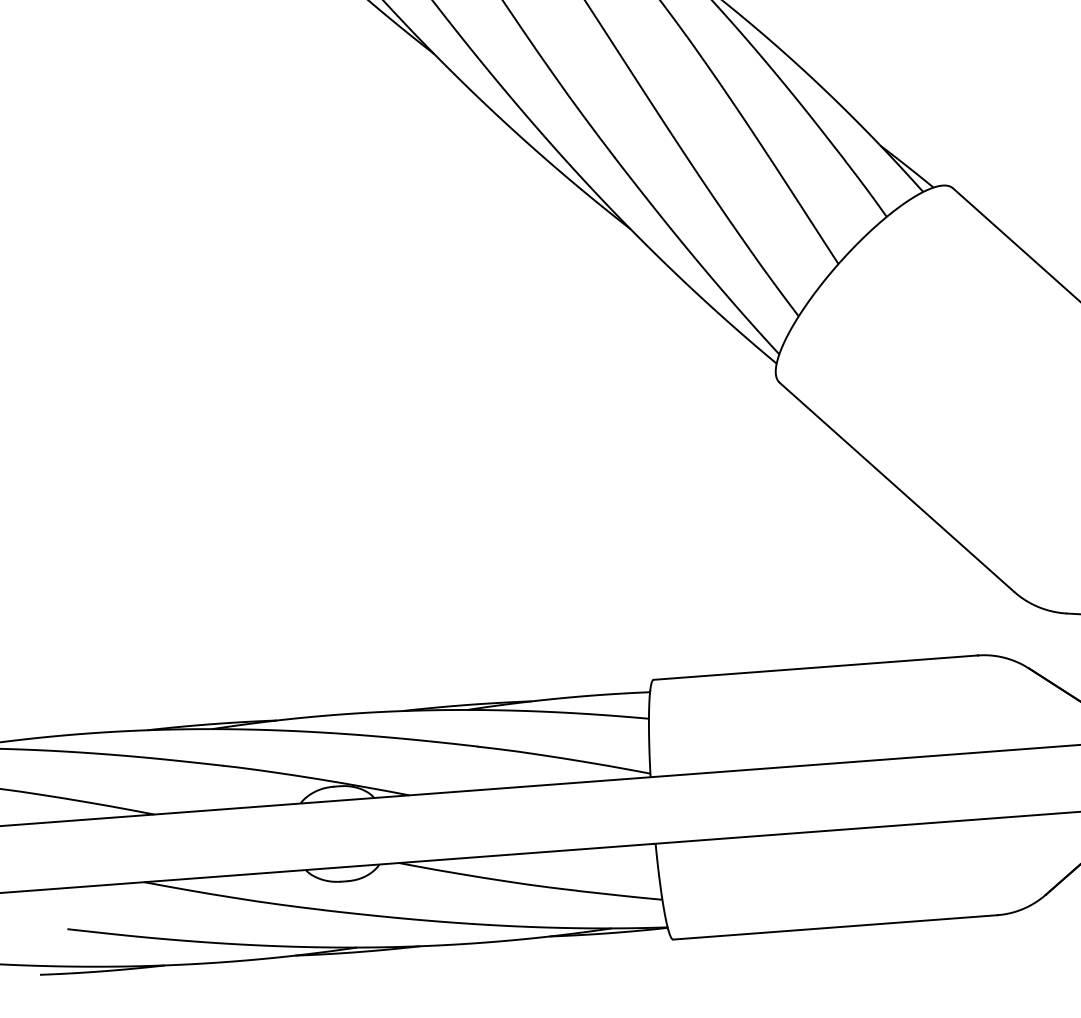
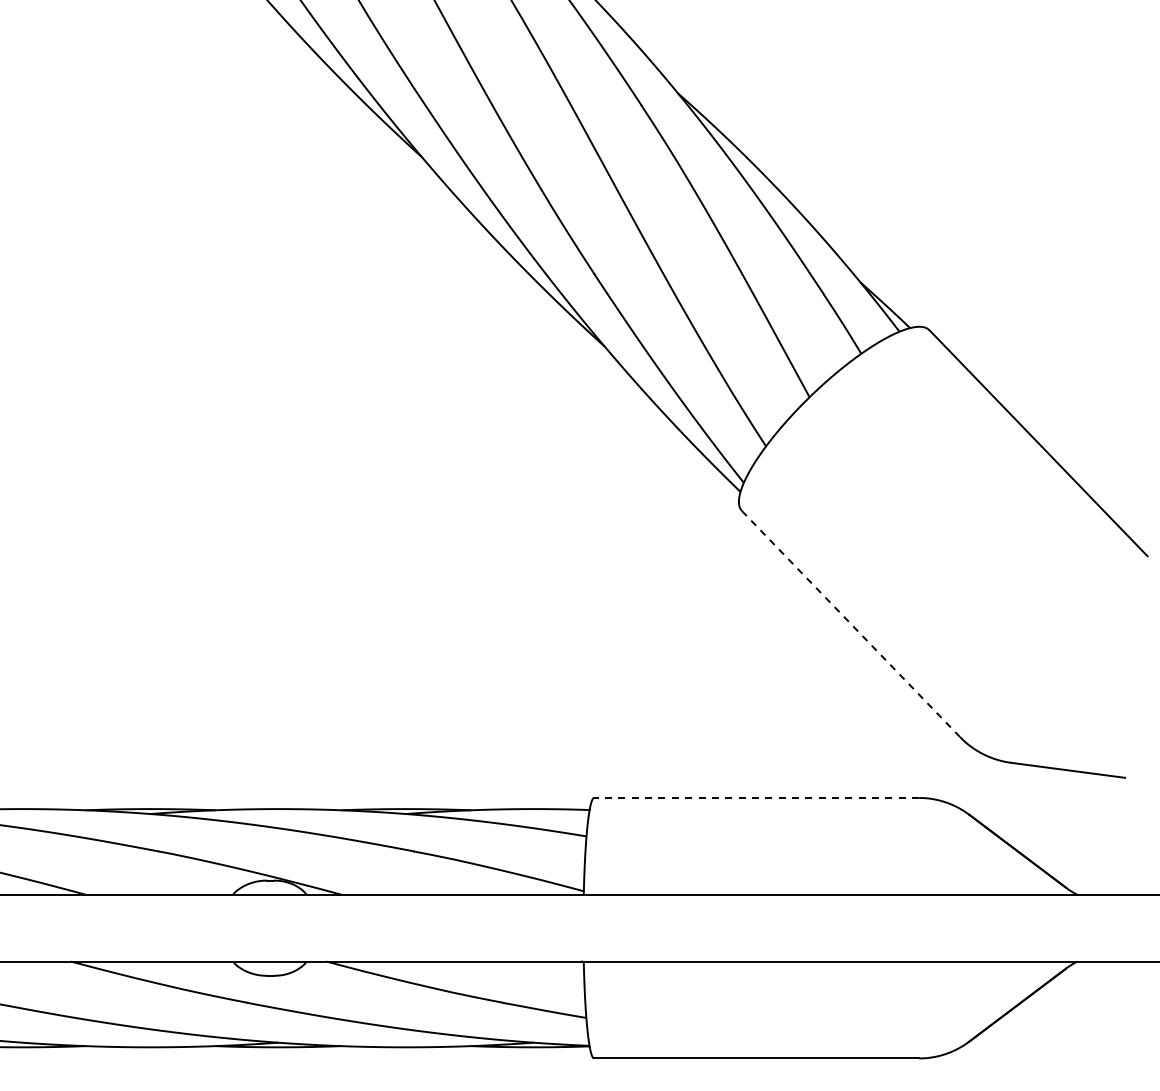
line: (897, 487) -> (851, 624), solid -> dashed
line: (815, 667) -> (756, 797), solid -> dashed

